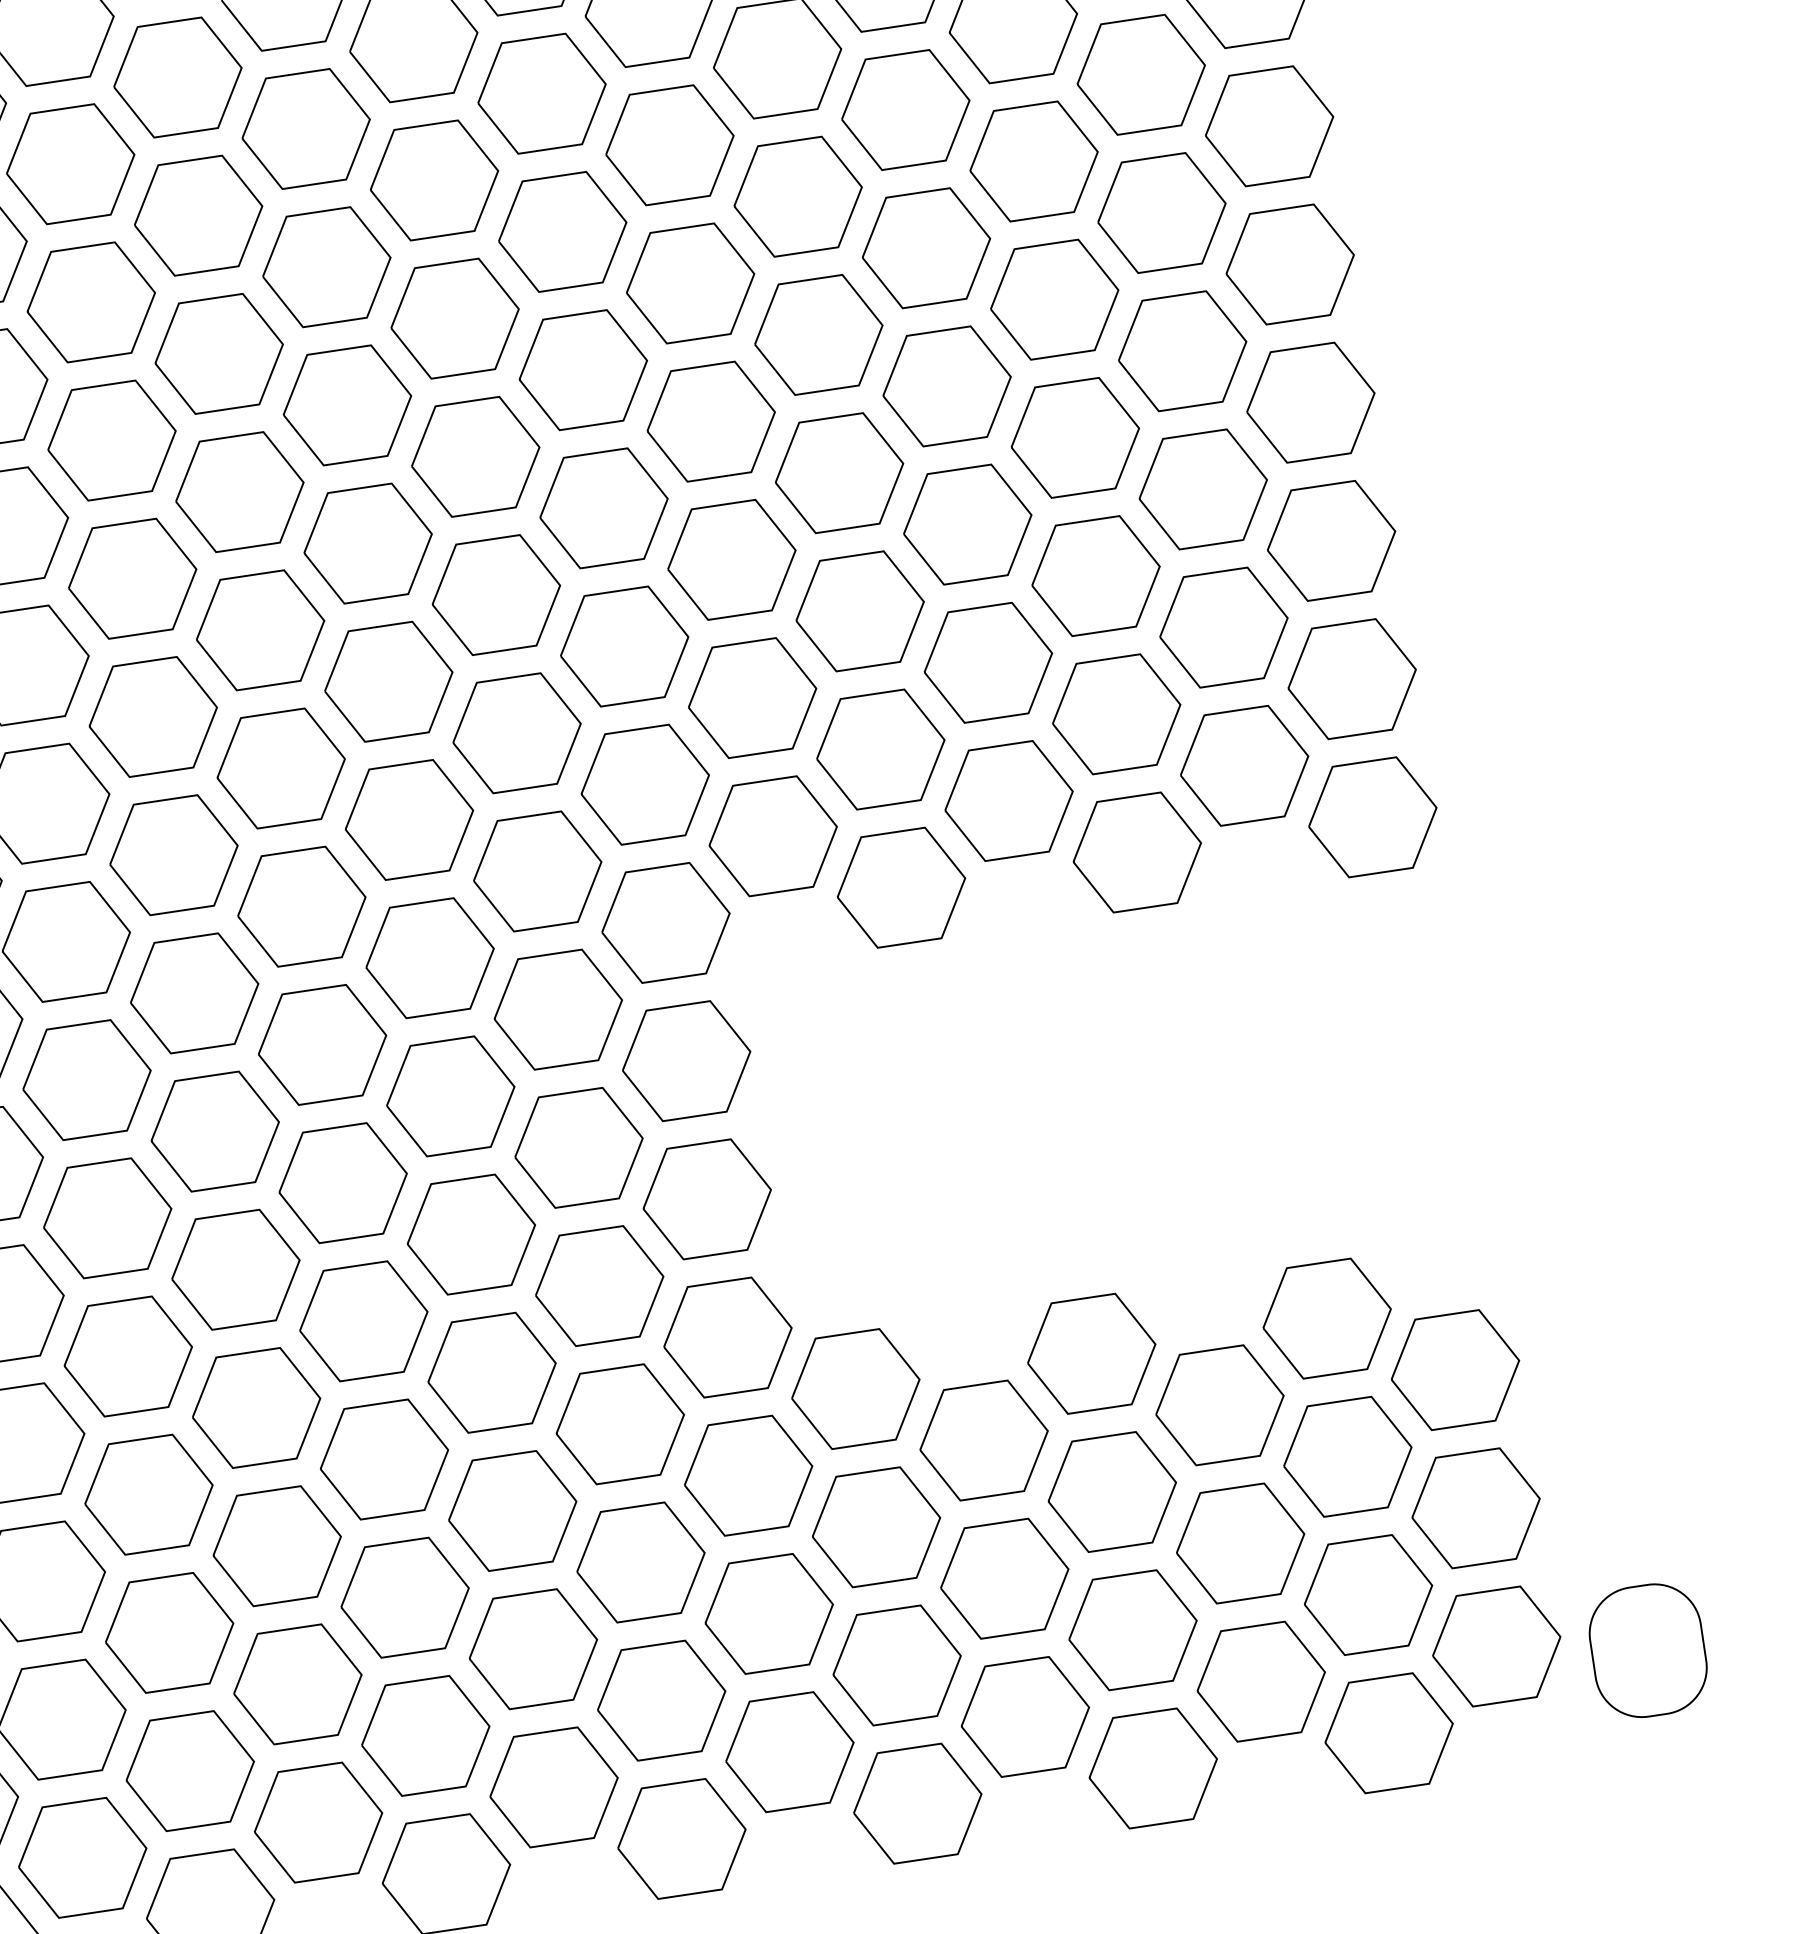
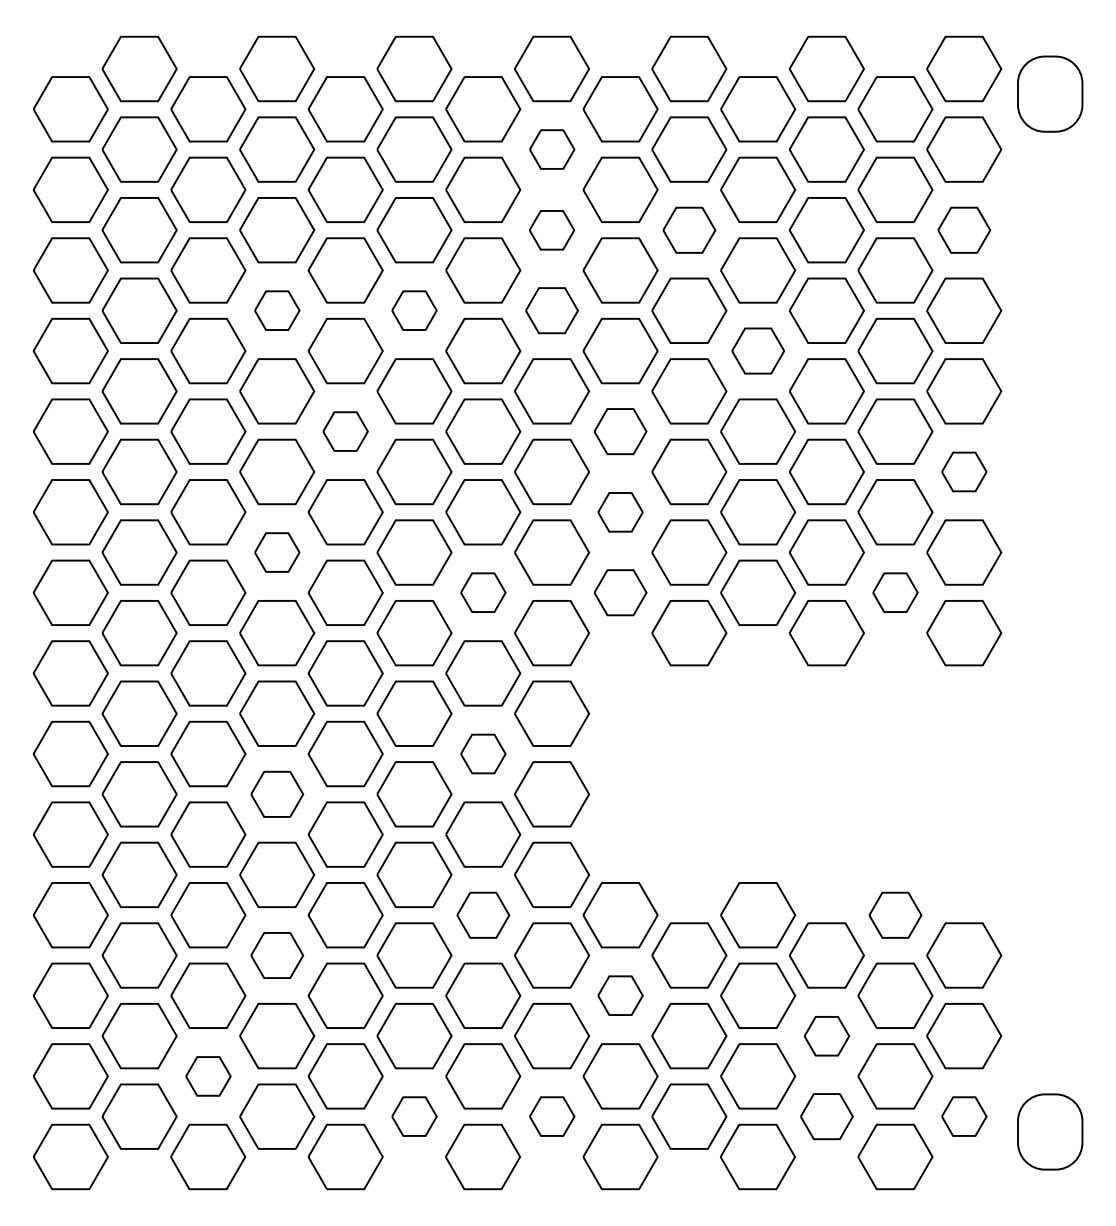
part: (542, 93) -> (552, 149), size x0.6
part: (1270, 126) -> (964, 230), size x0.7
part: (798, 197) -> (689, 230), size x0.7
part: (561, 232) -> (551, 230), size x0.6
part: (582, 369) -> (551, 310), size x0.7
part: (947, 385) -> (758, 350), size x0.7
part: (347, 404) -> (414, 310), size x0.6
part: (112, 440) -> (277, 310), size x0.6
part: (1331, 540) -> (964, 471), size x0.6
part: (731, 559) -> (620, 431), size x0.7
part: (260, 630) -> (345, 431), size x0.6
part: (752, 698) -> (620, 512), size x0.6
part: (1244, 765) -> (895, 592), size x0.6
part: (773, 835) -> (620, 592), size x0.7
part: (174, 855) -> (277, 552), size x0.6
part: (538, 870) -> (483, 592), size x0.6
part: (579, 1146) -> (483, 753), size x0.6
part: (236, 1269) -> (277, 794), size x0.7
part: (1327, 1319) -> (895, 915), size x0.7
part: (620, 1424) -> (483, 915), size x0.7
part: (876, 1526) -> (620, 995), size x0.6
part: (1240, 1544) -> (826, 1036), size x0.6
part: (277, 1546) -> (277, 955), size x0.7
part: (1497, 1646) -> (964, 1116), size x0.6
part: (1260, 1681) -> (826, 1116), size x0.7
part: (790, 1751) -> (552, 1116), size x0.6
part: (190, 1771) -> (208, 1076), size x0.6
part: (554, 1787) -> (414, 1116), size x0.6

